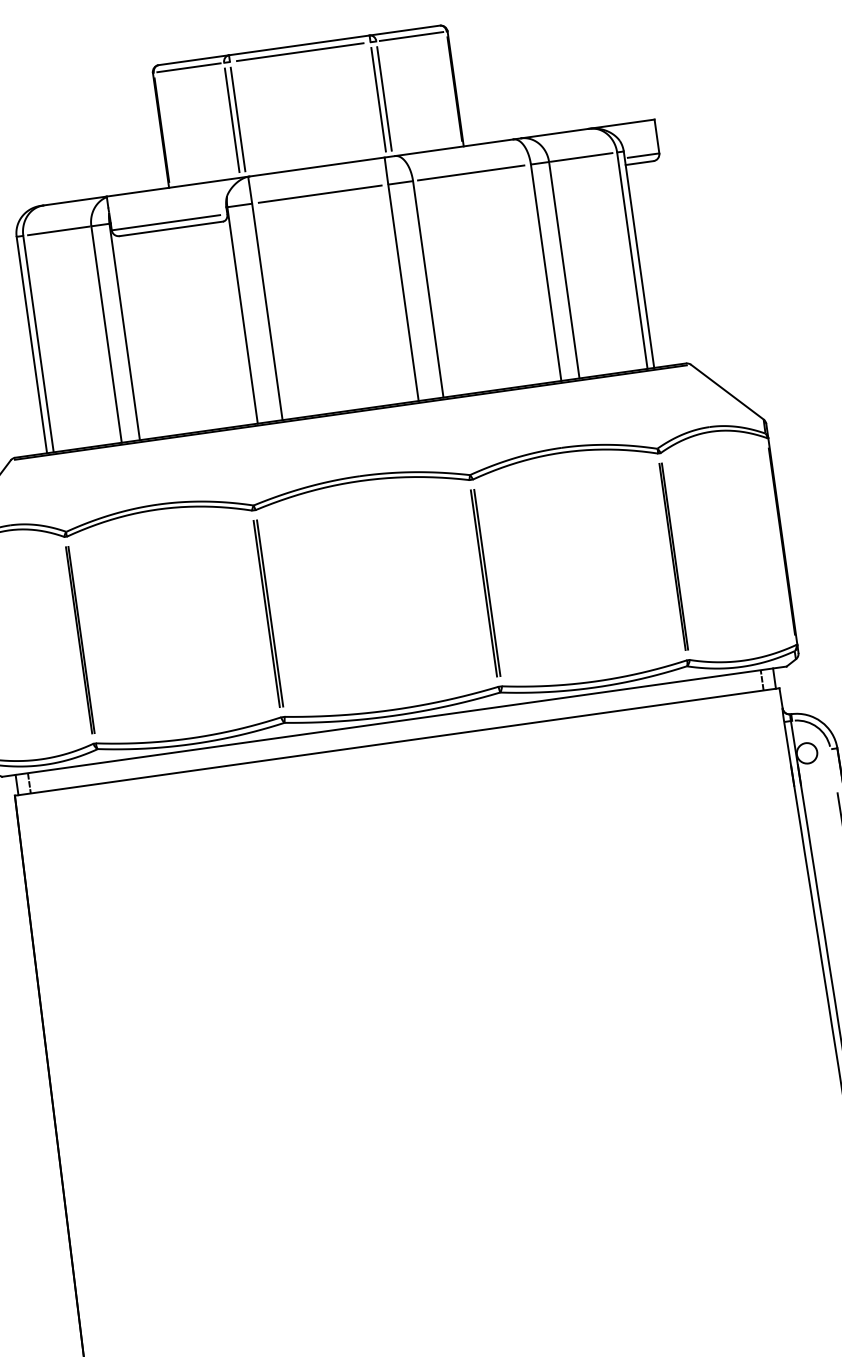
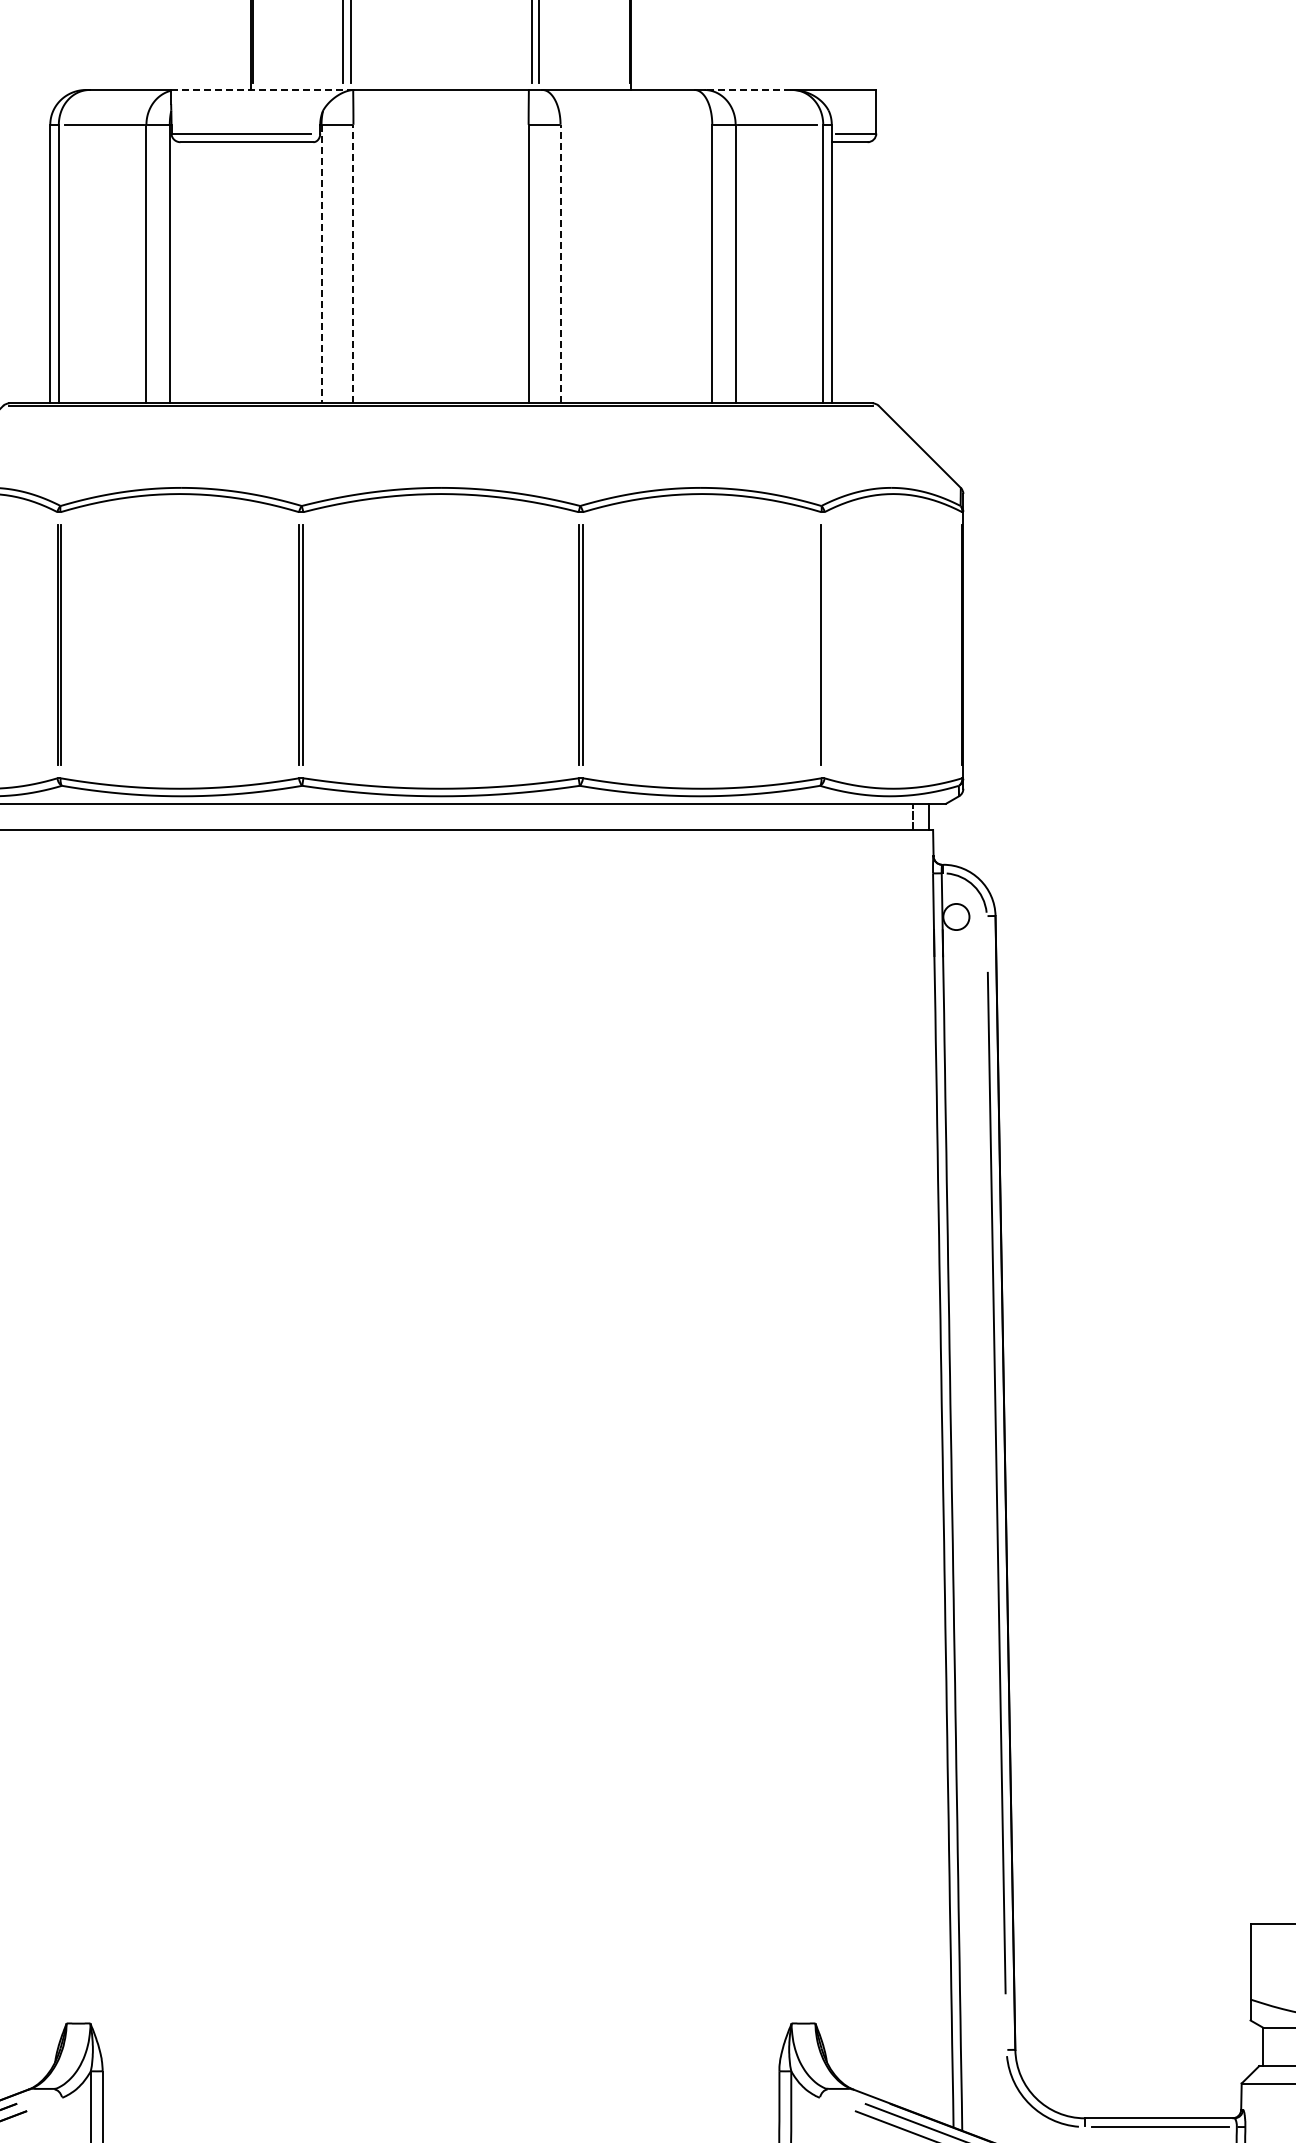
line: (554, 133) -> (747, 89), solid -> dashed
line: (470, 172) -> (634, 124), removed
line: (178, 186) -> (263, 89), solid -> dashed
line: (320, 193) -> (441, 124), removed
line: (428, 288) -> (560, 263), solid -> dashed
line: (267, 311) -> (353, 263), solid -> dashed
line: (242, 315) -> (321, 264), solid -> dashed
line: (674, 556) -> (824, 645), removed

